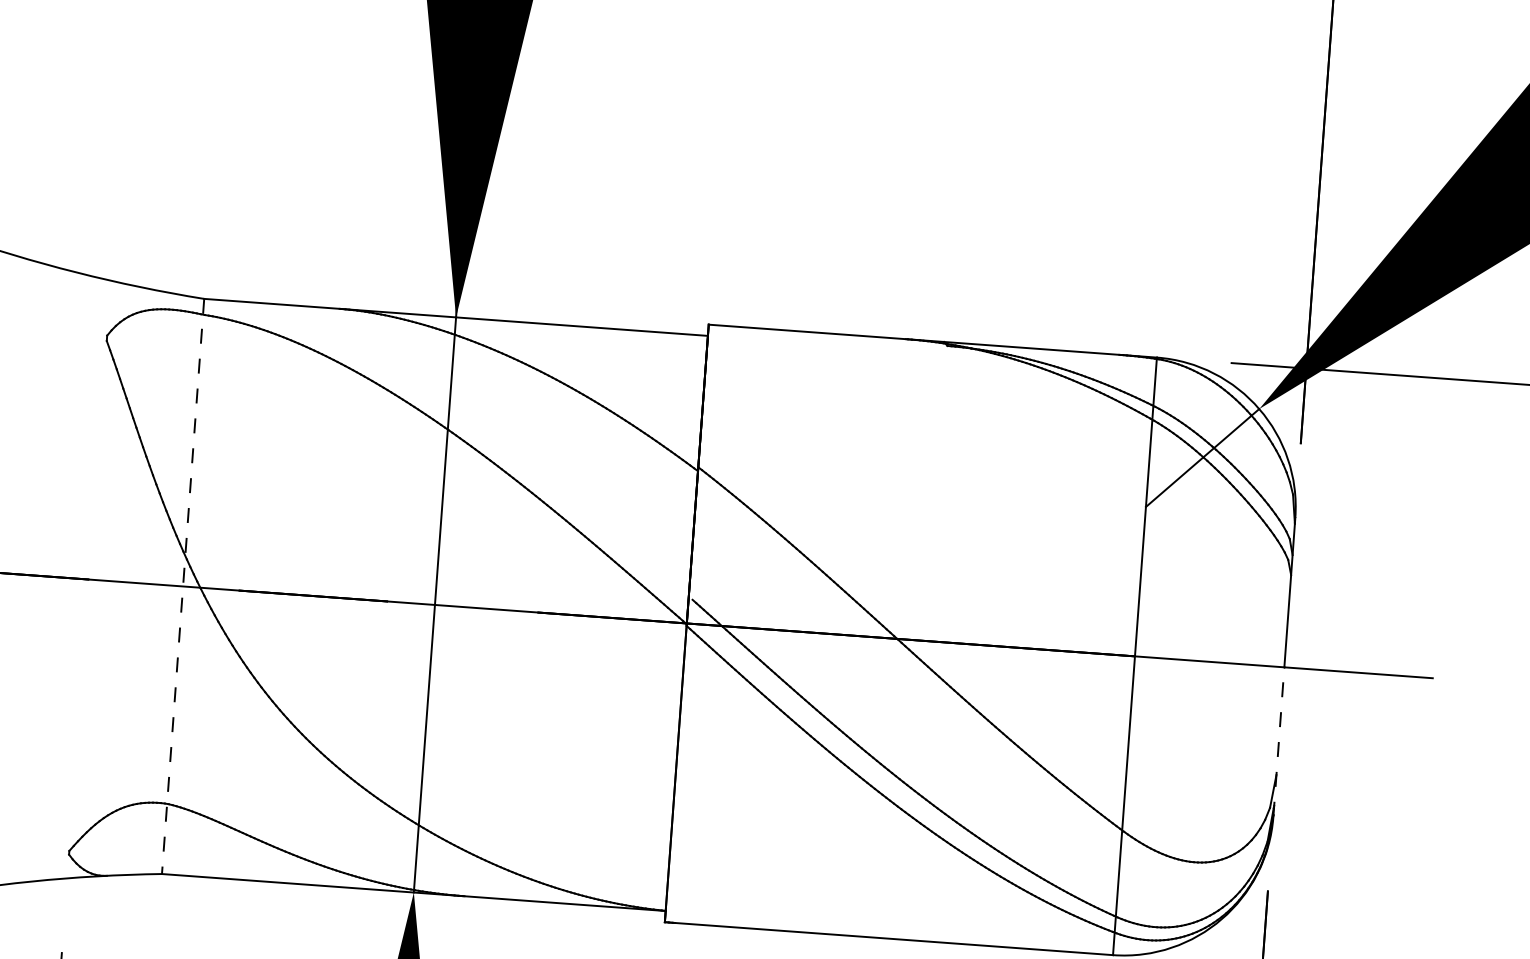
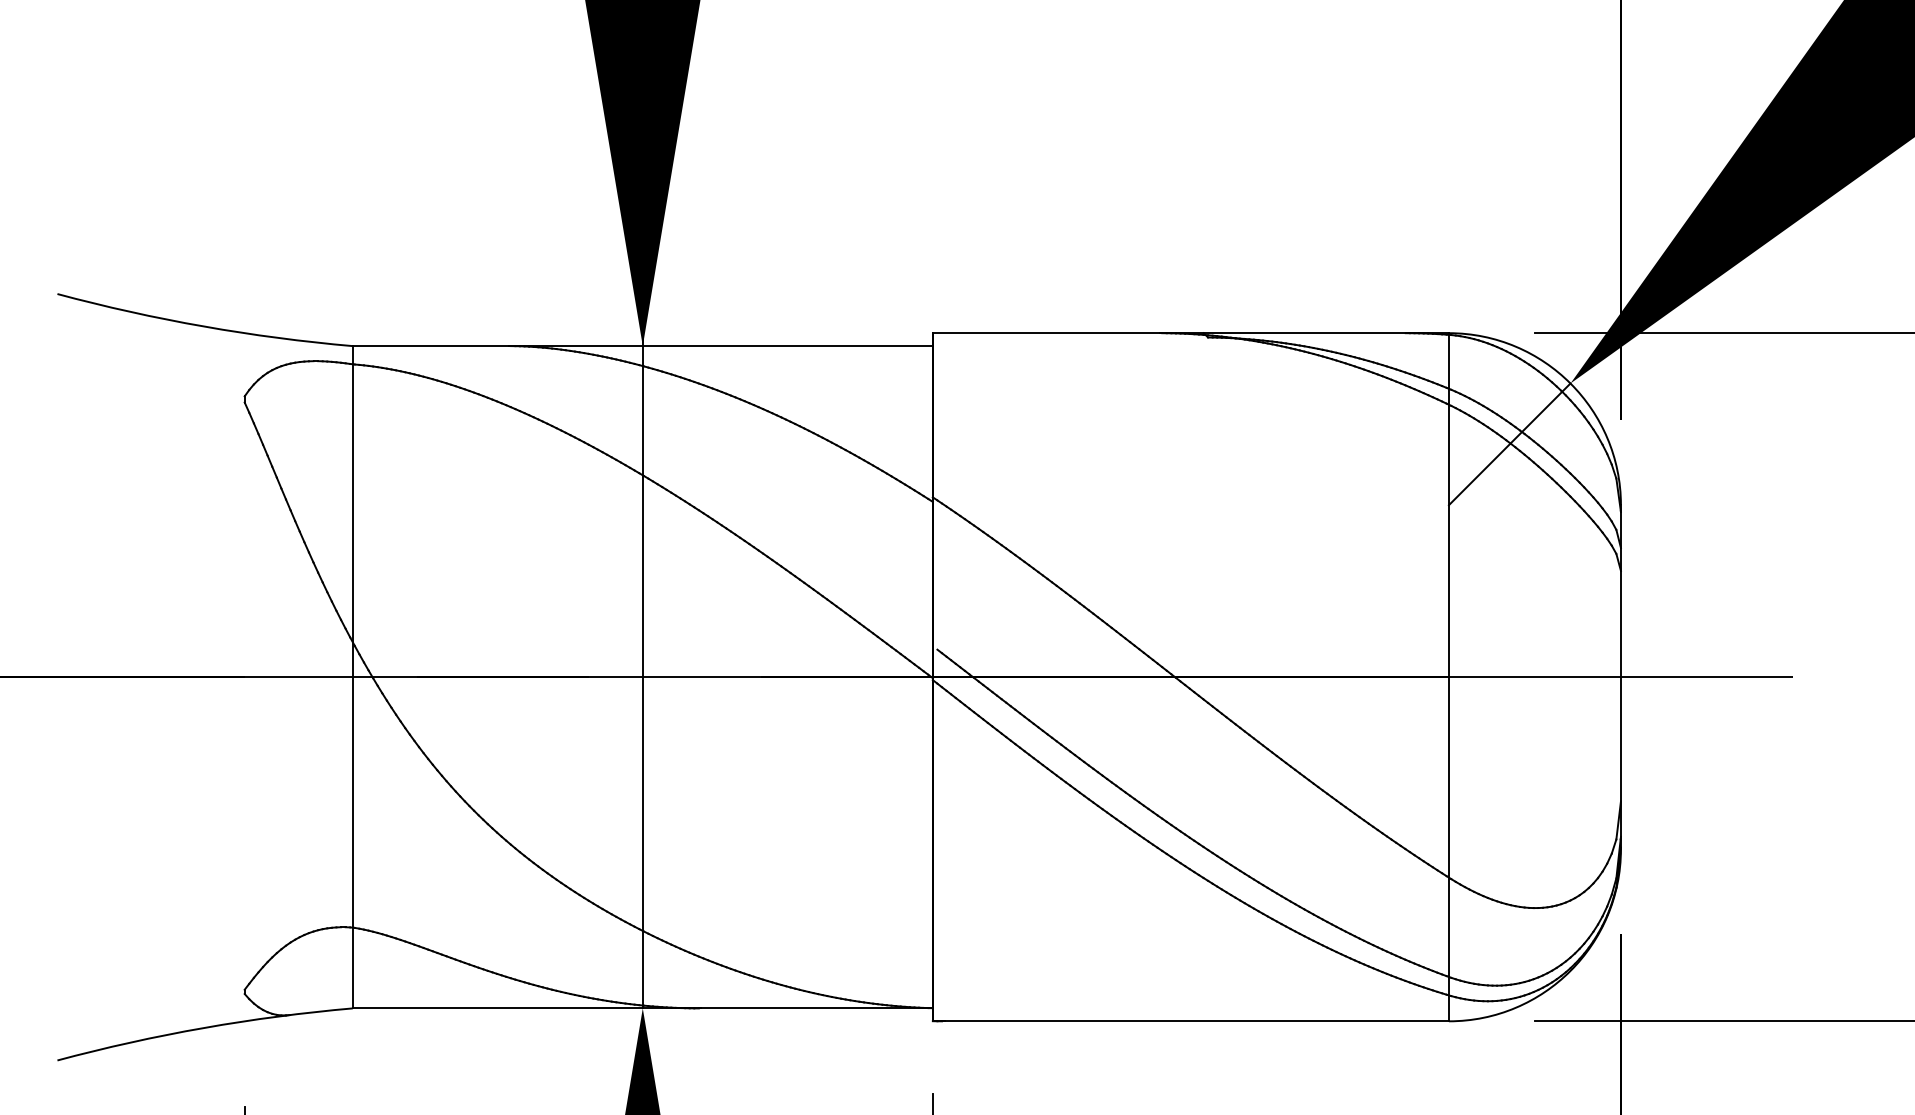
line: (182, 586) -> (352, 677), dashed -> solid
line: (1278, 741) -> (1620, 762), dashed -> solid

